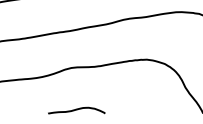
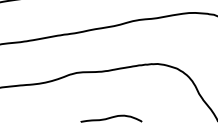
curve: (76, 110) -> (111, 118), moved

